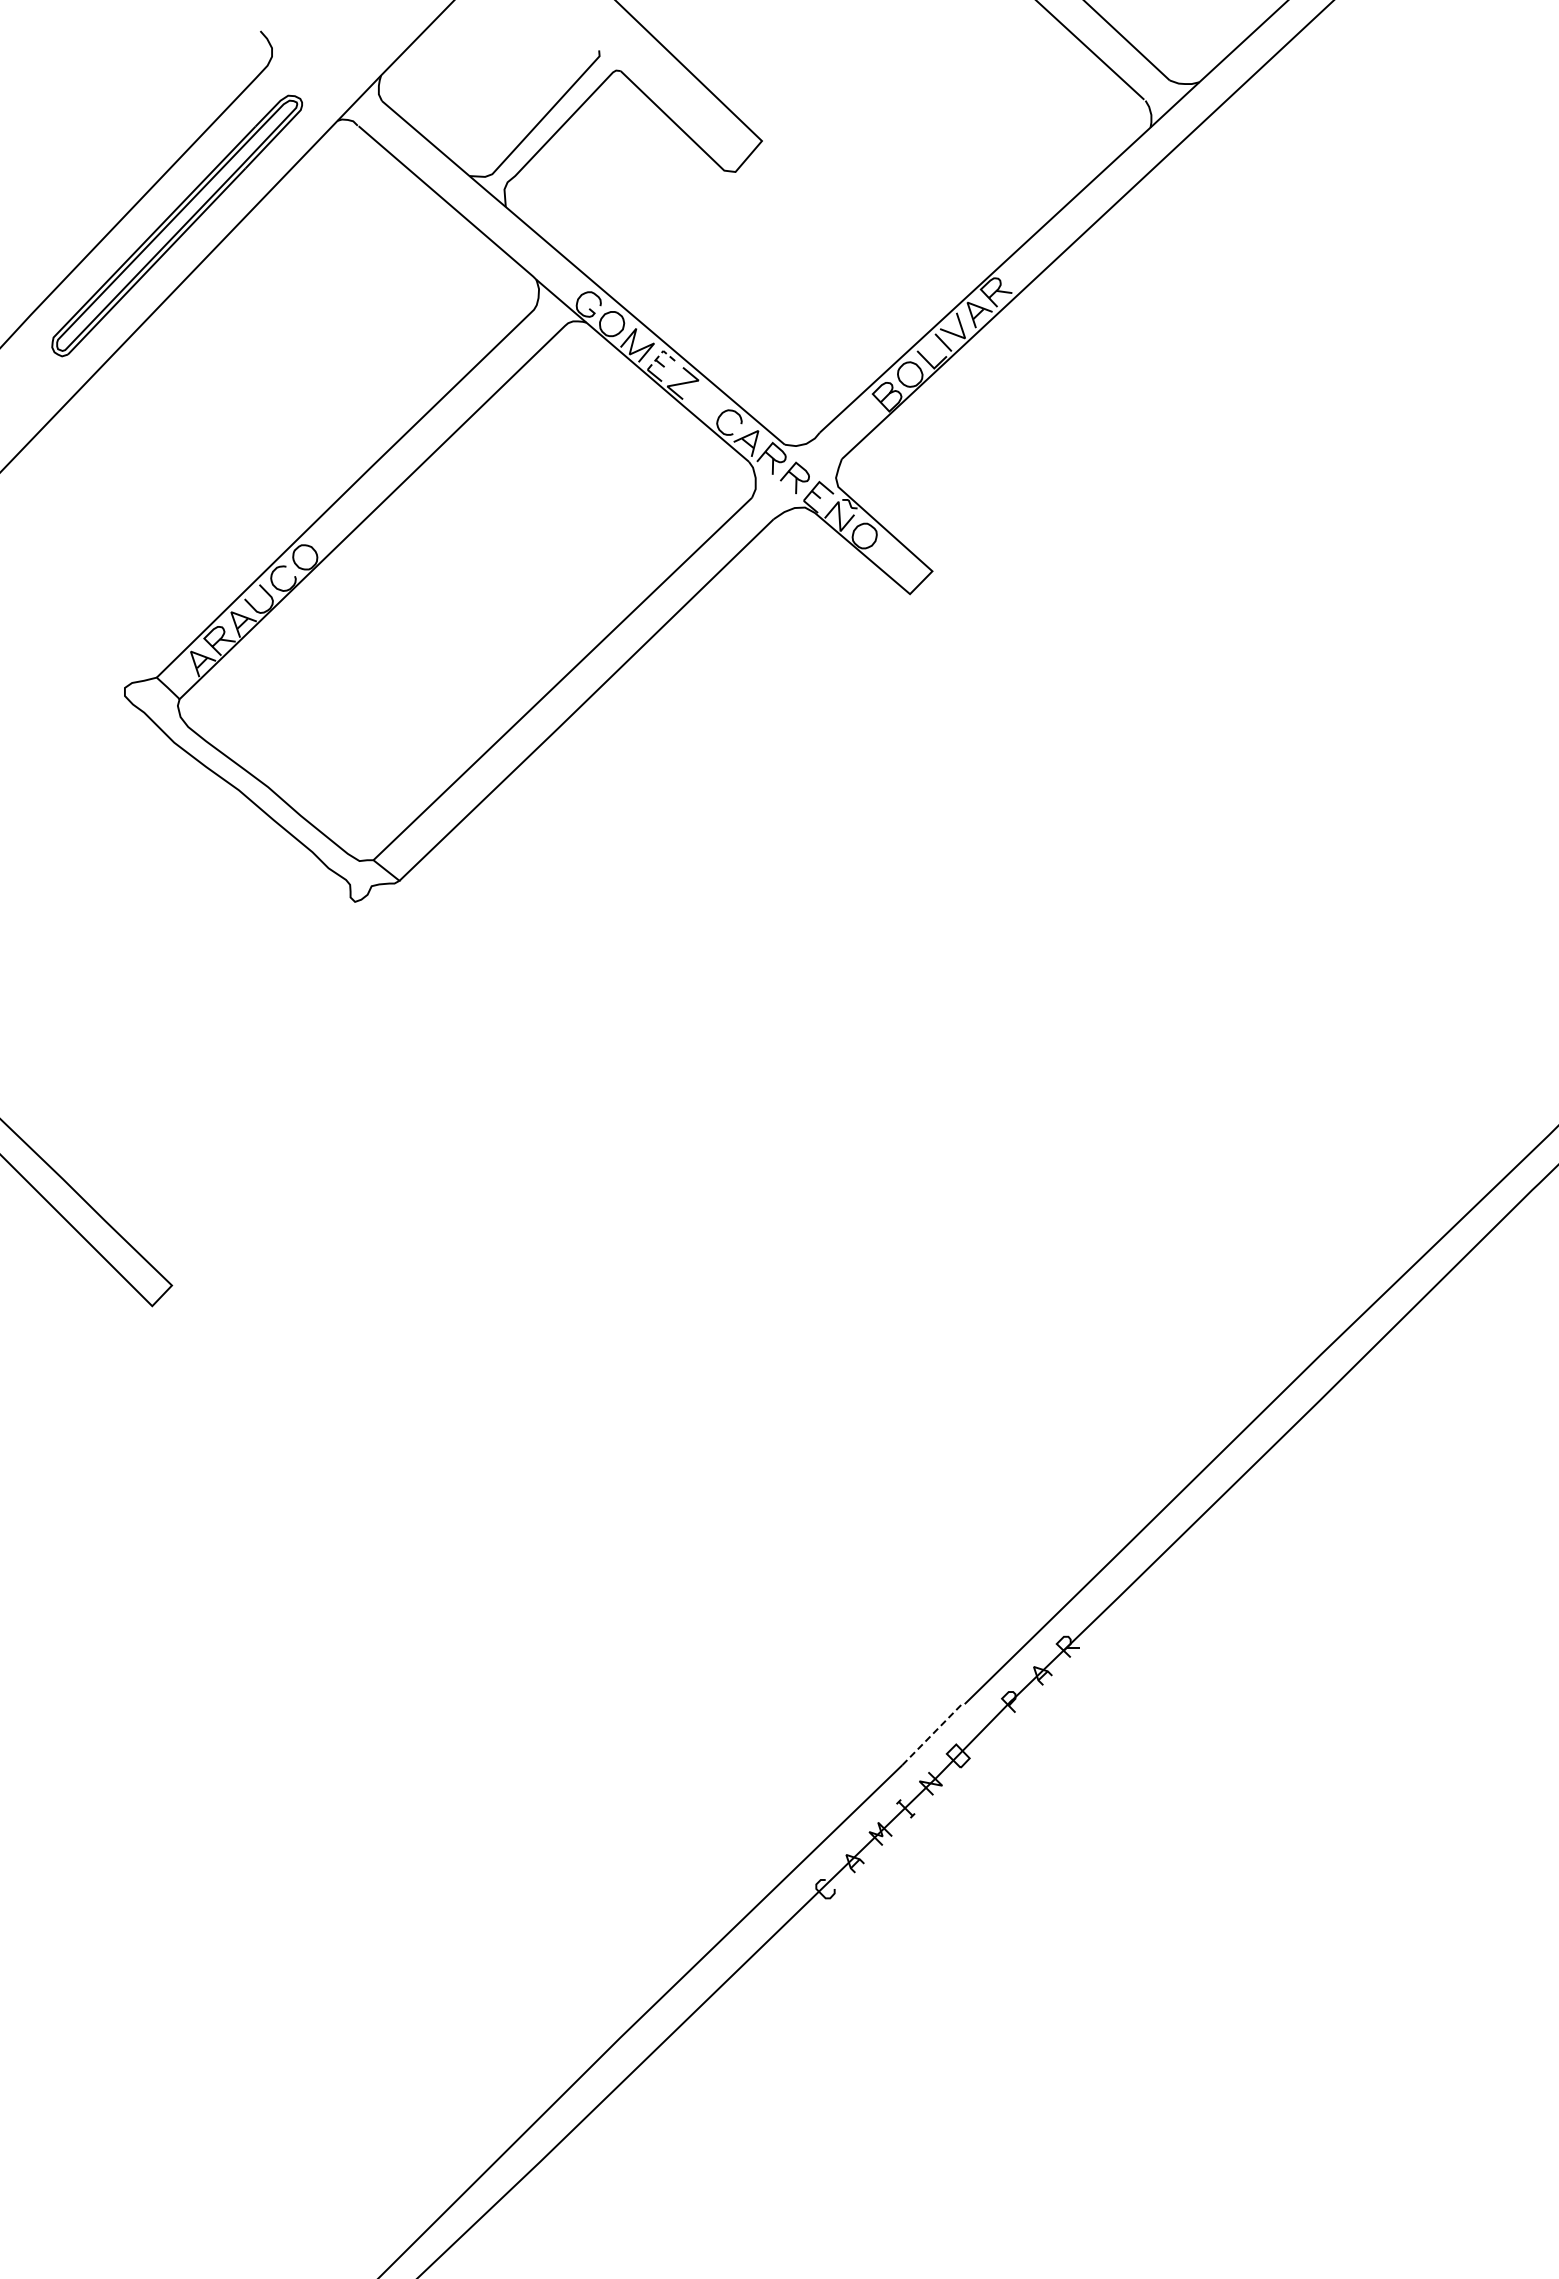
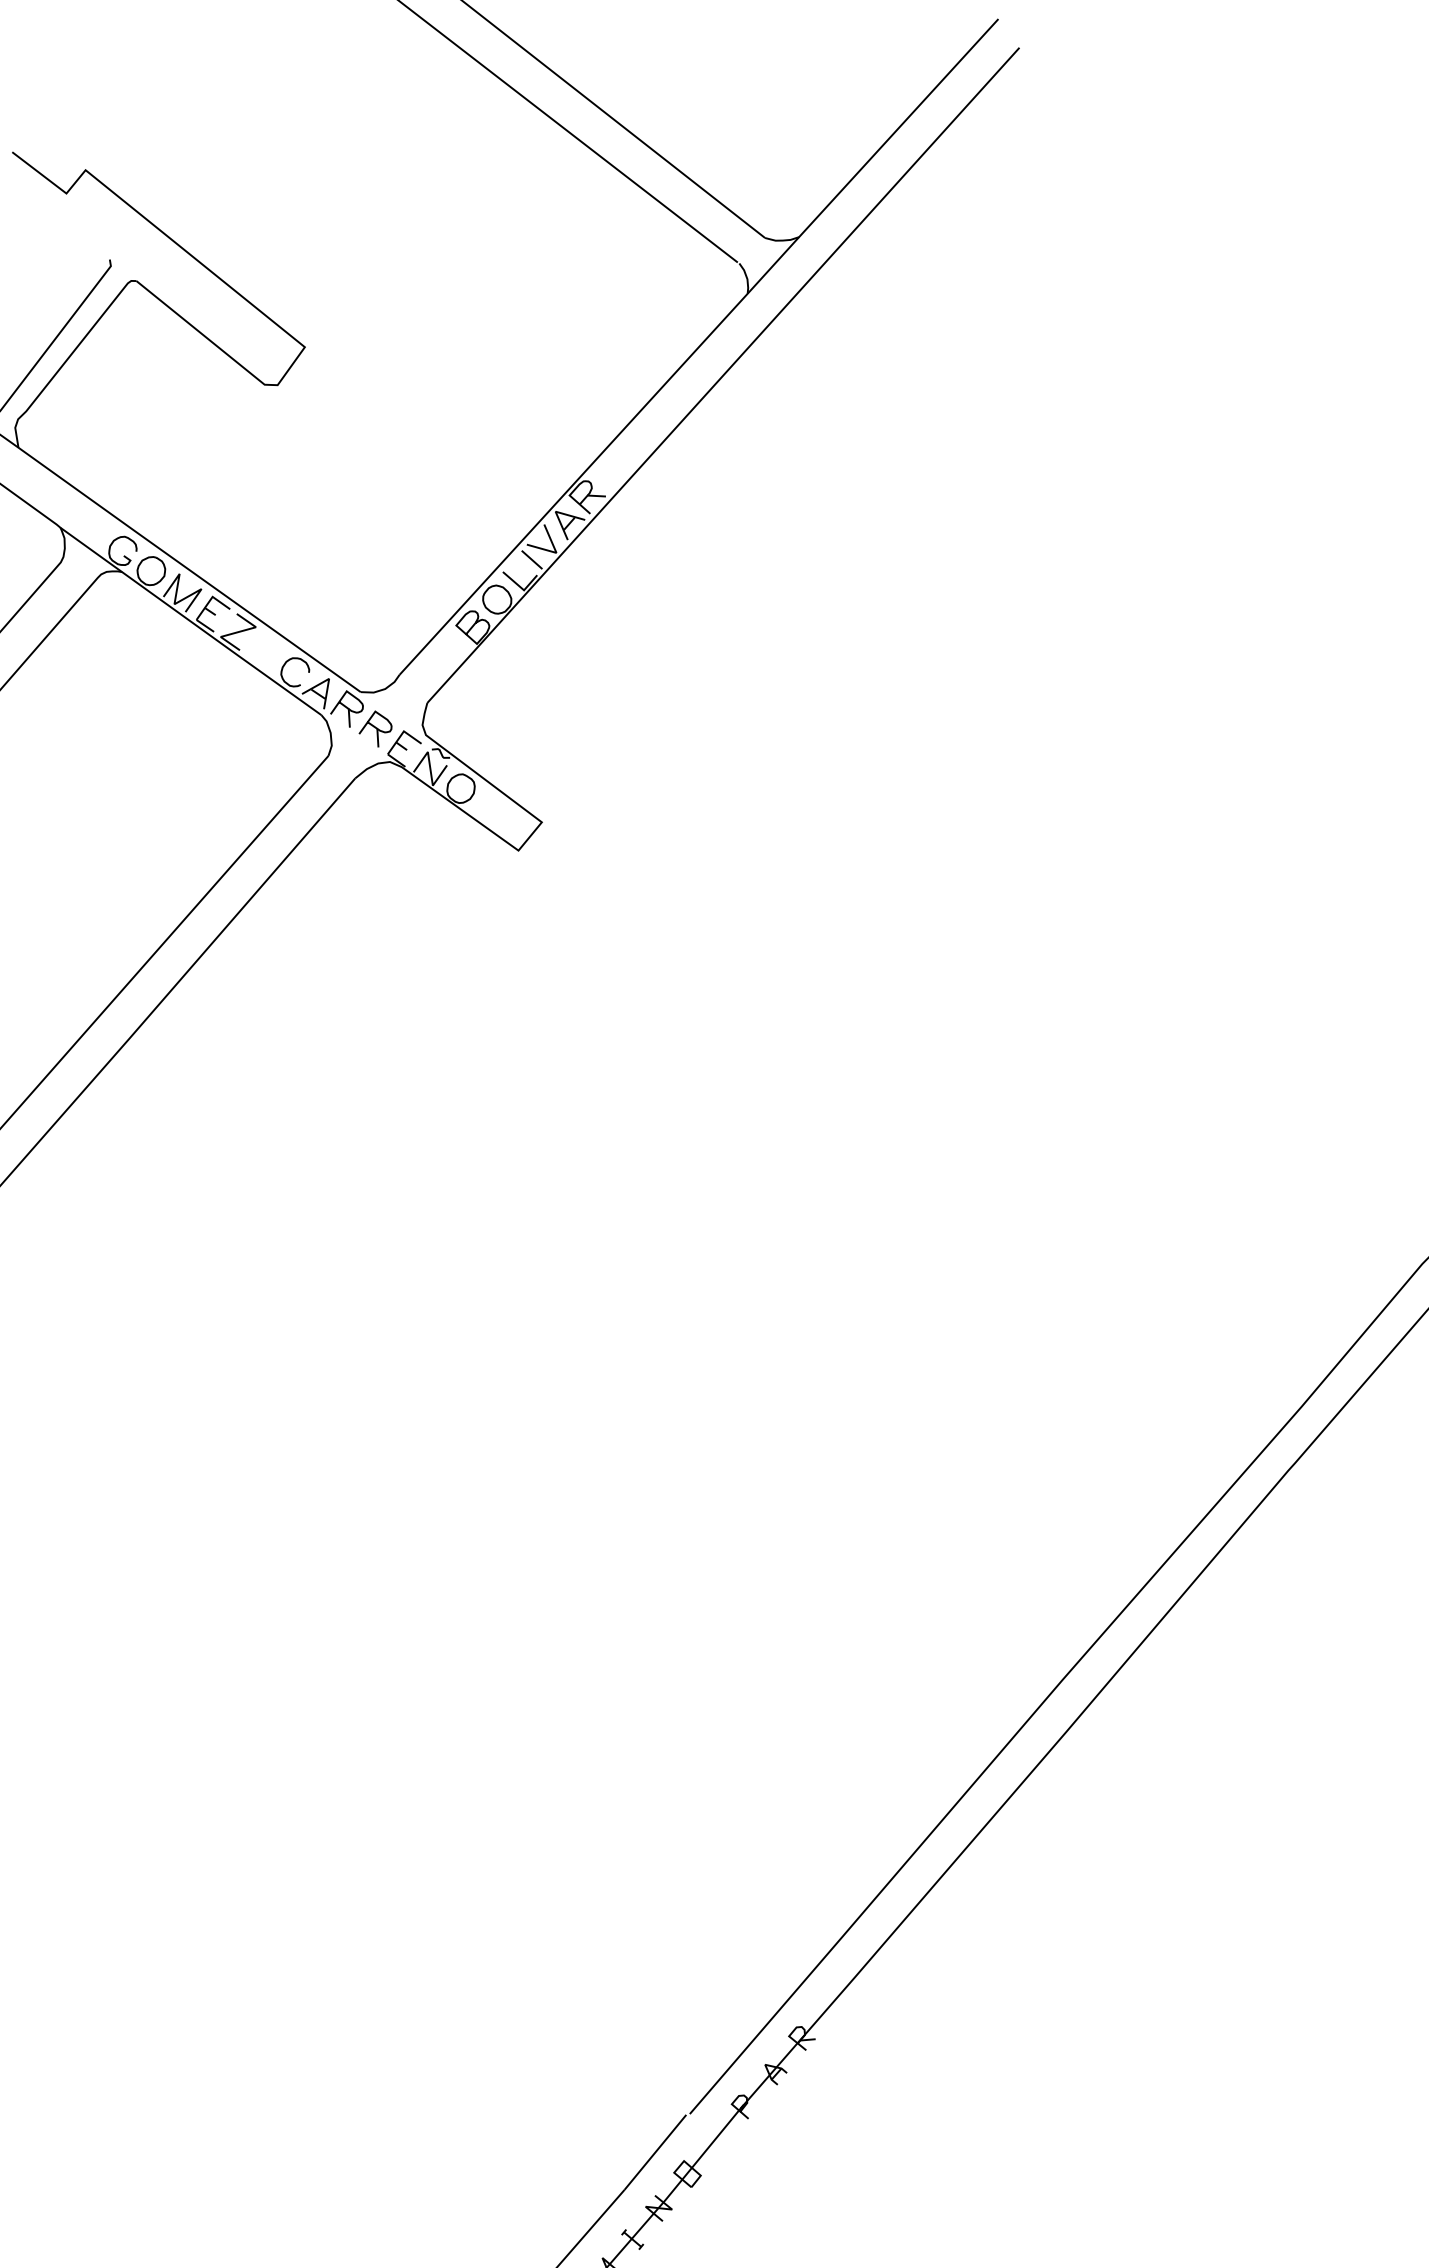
line: (662, 352) -> (211, 598), dashed -> solid
line: (932, 1734) -> (655, 2151), dashed -> solid

